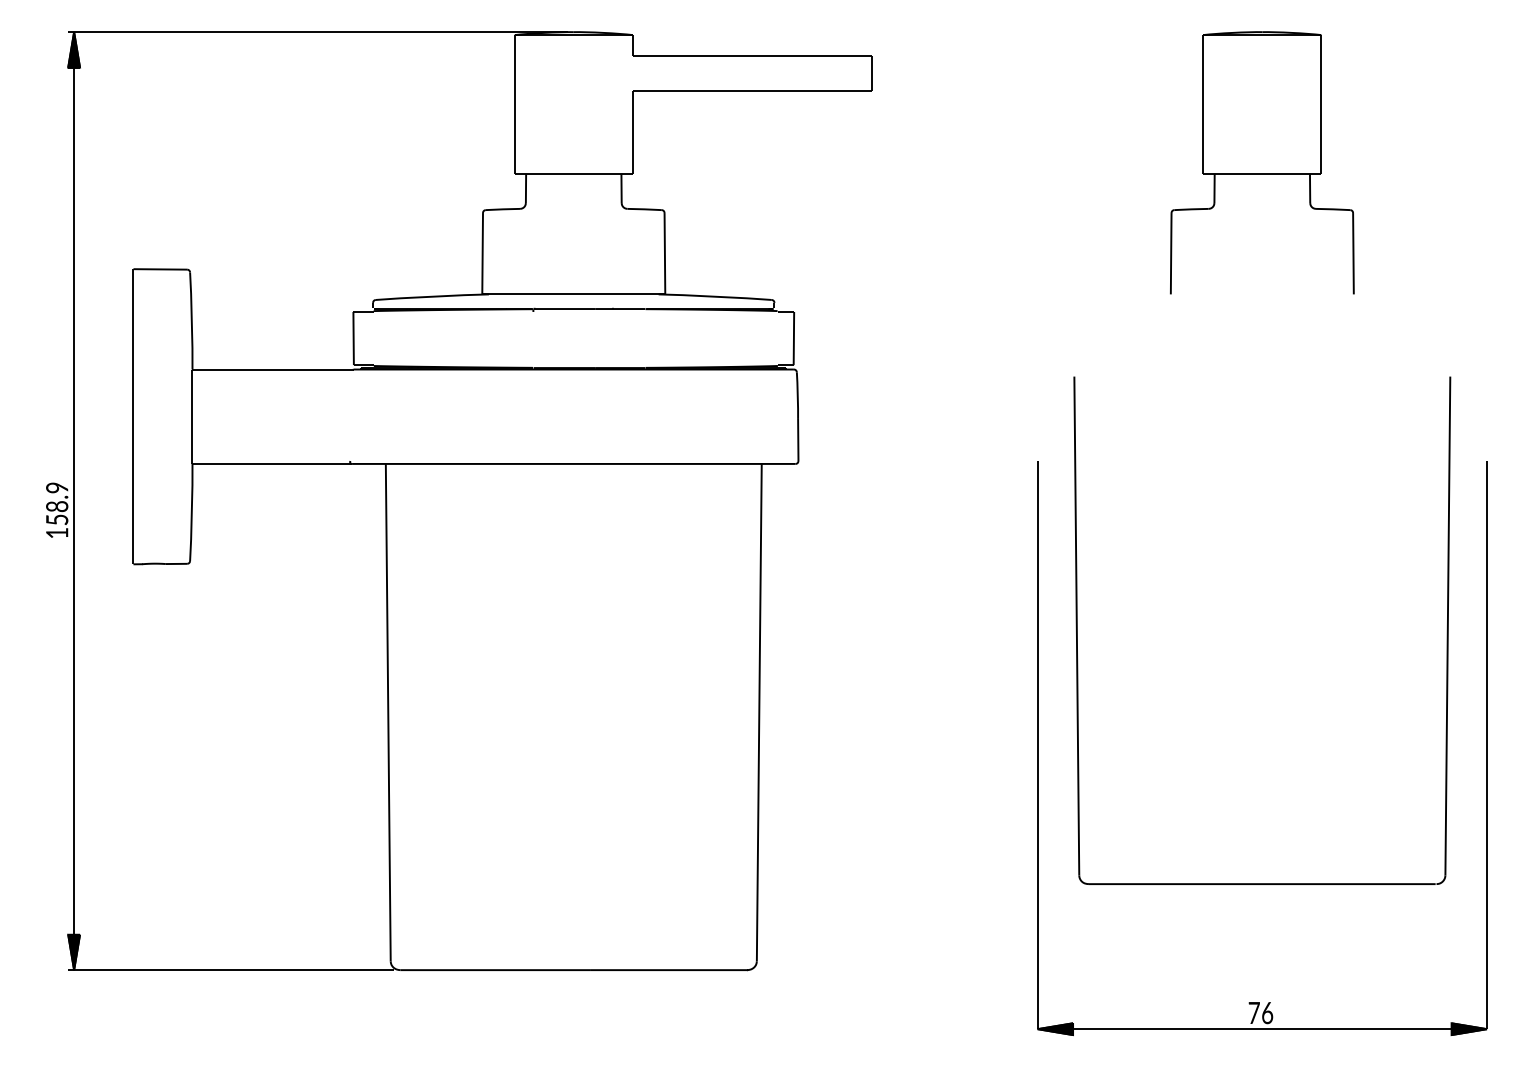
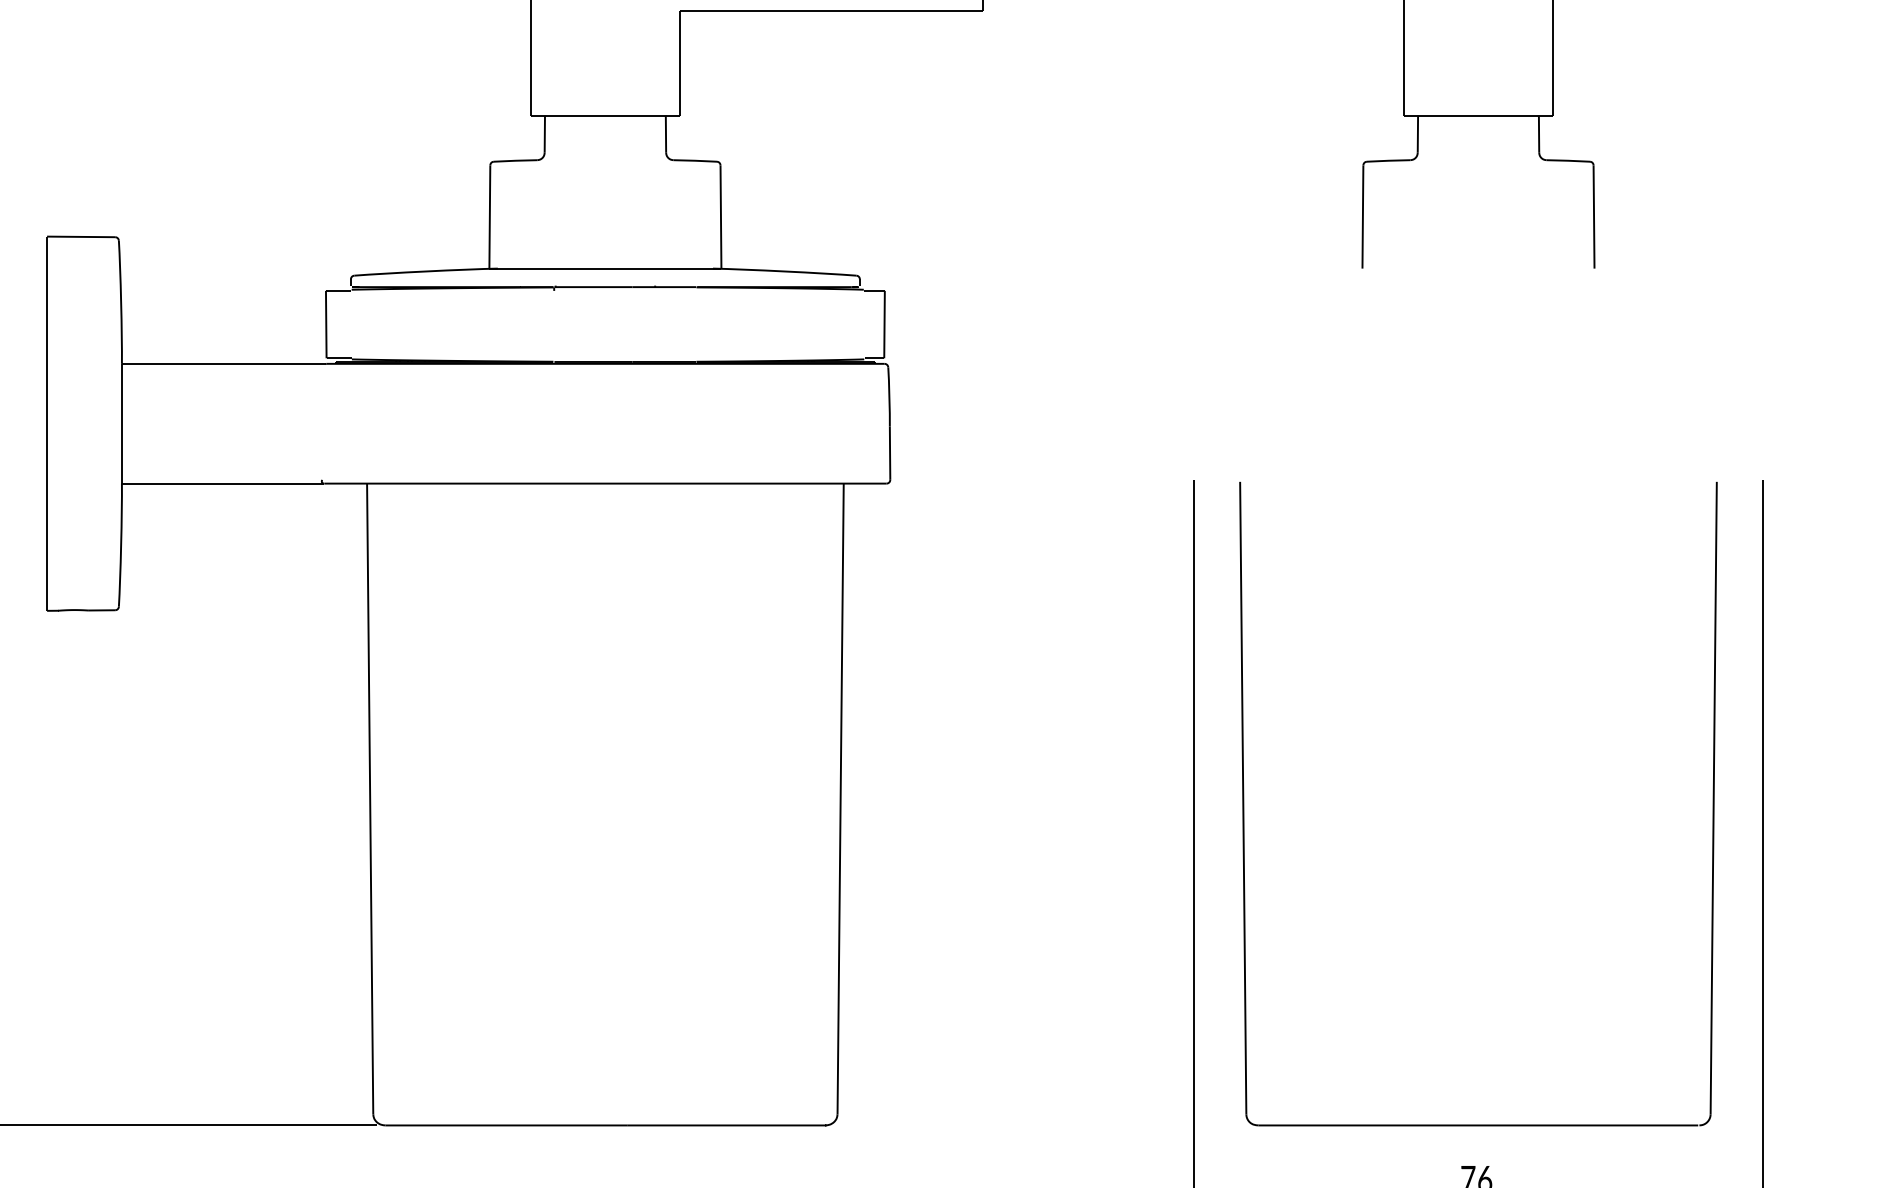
part: (1446, 630) -> (1712, 803), moved

